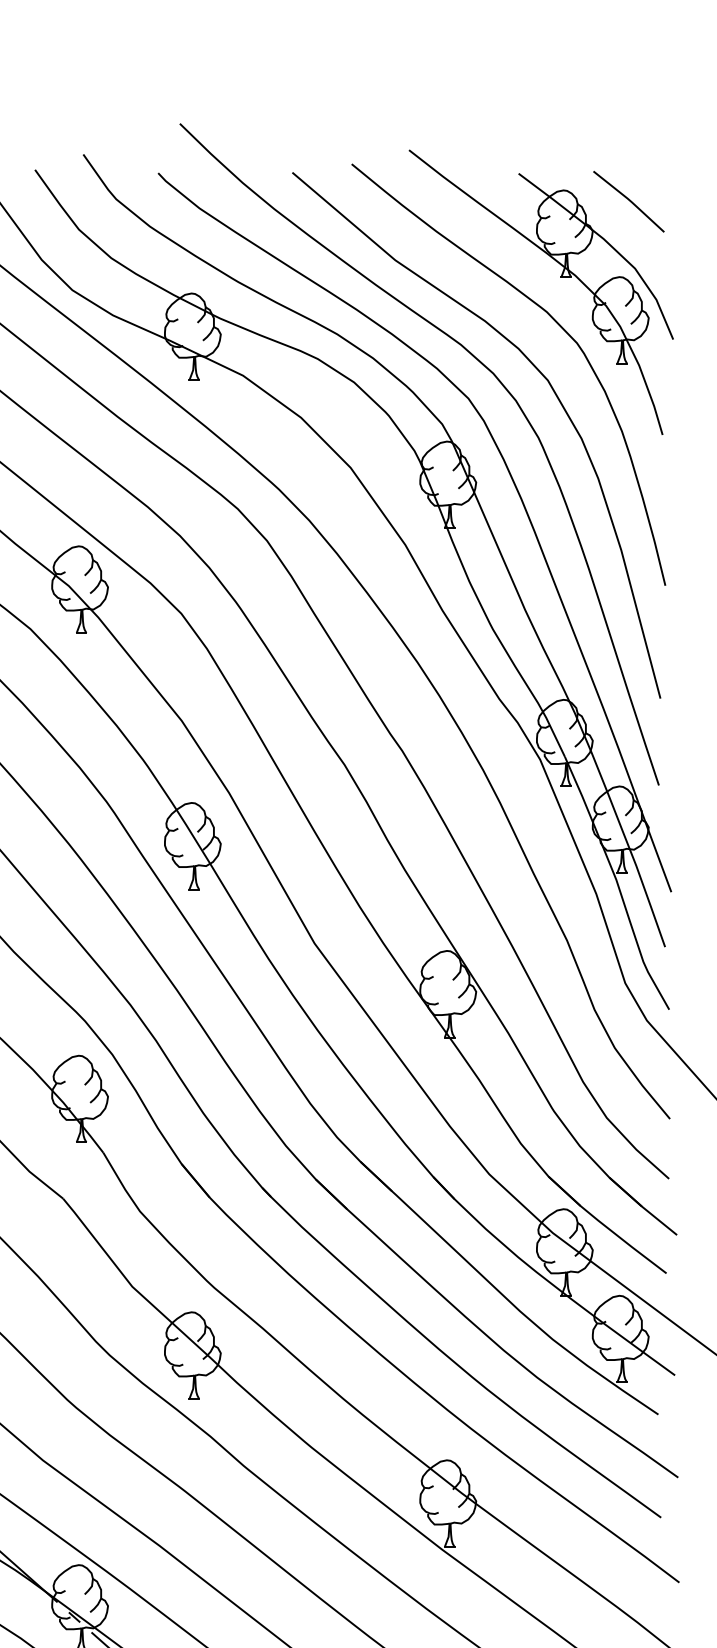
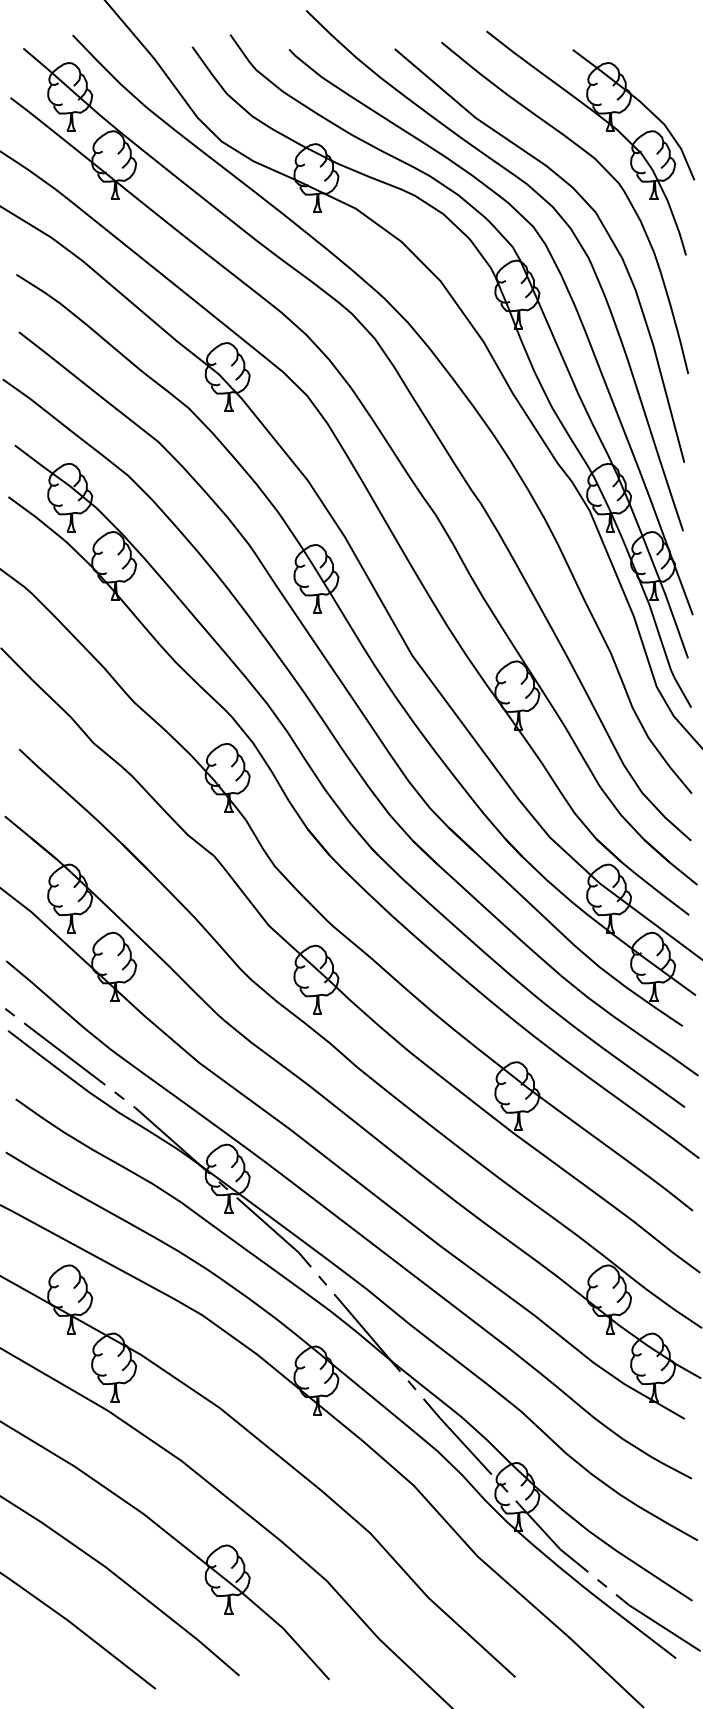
line: (628, 201) -> (659, 71), removed

